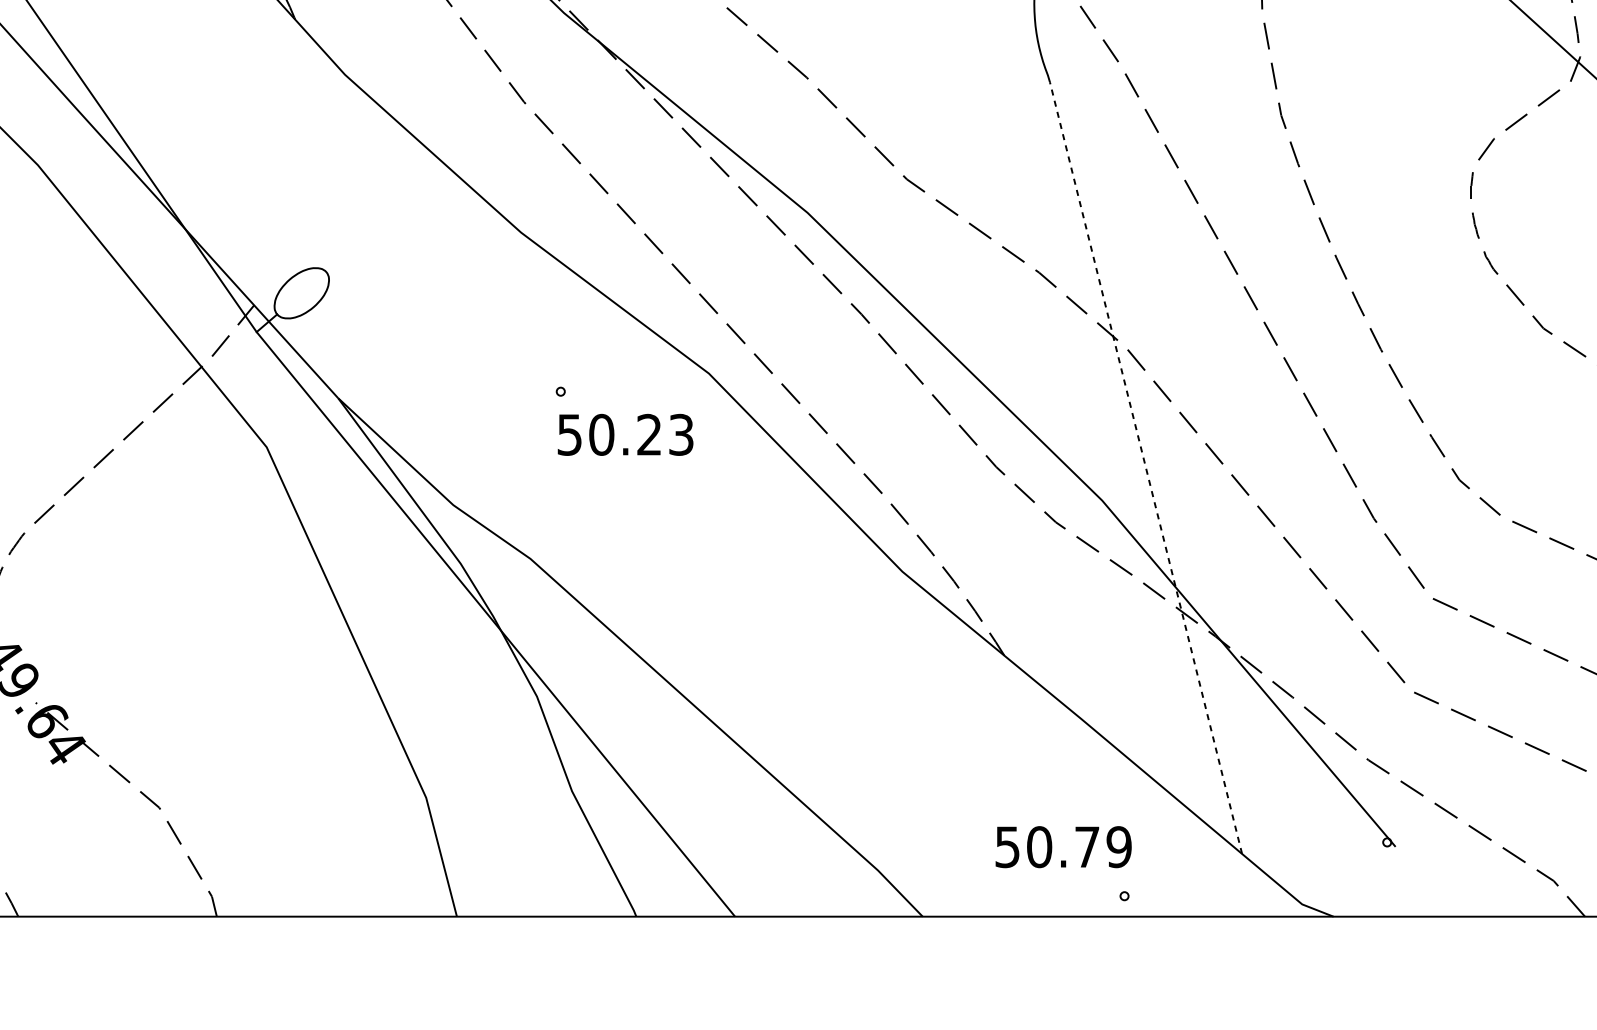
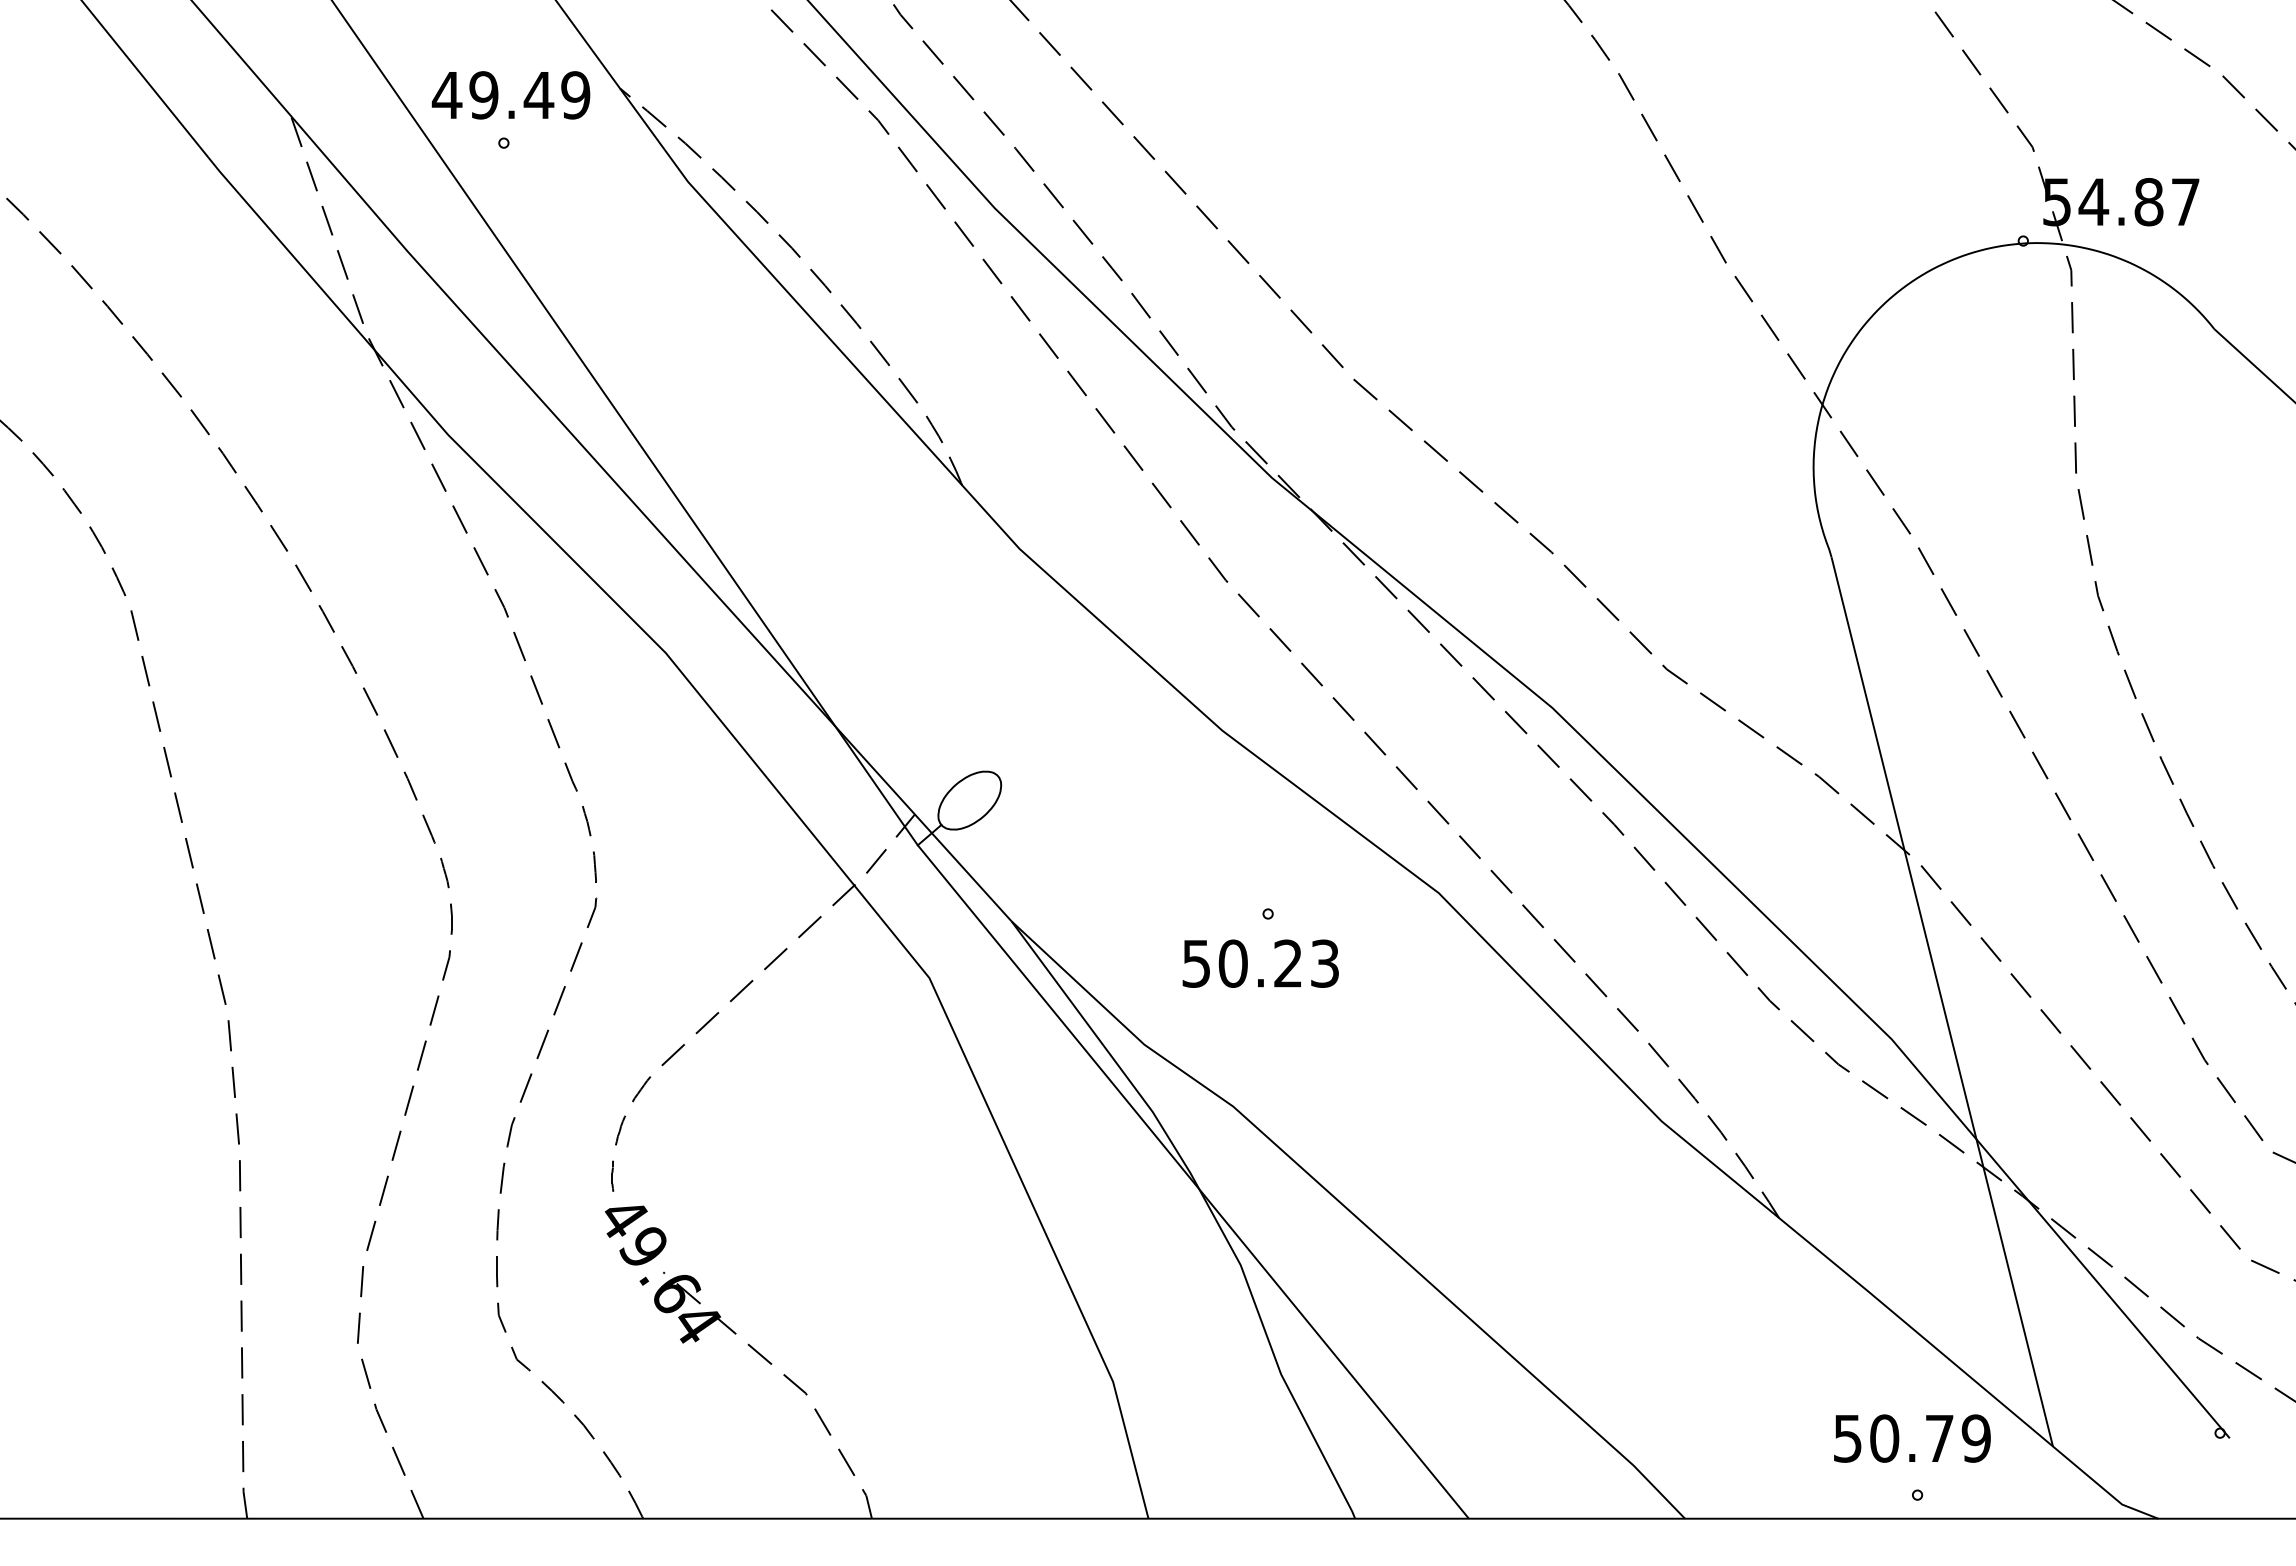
text: (625, 434) -> (1260, 963), moved
line: (1146, 467) -> (1942, 1001), dashed -> solid
text: (1063, 847) -> (1912, 1438), moved

